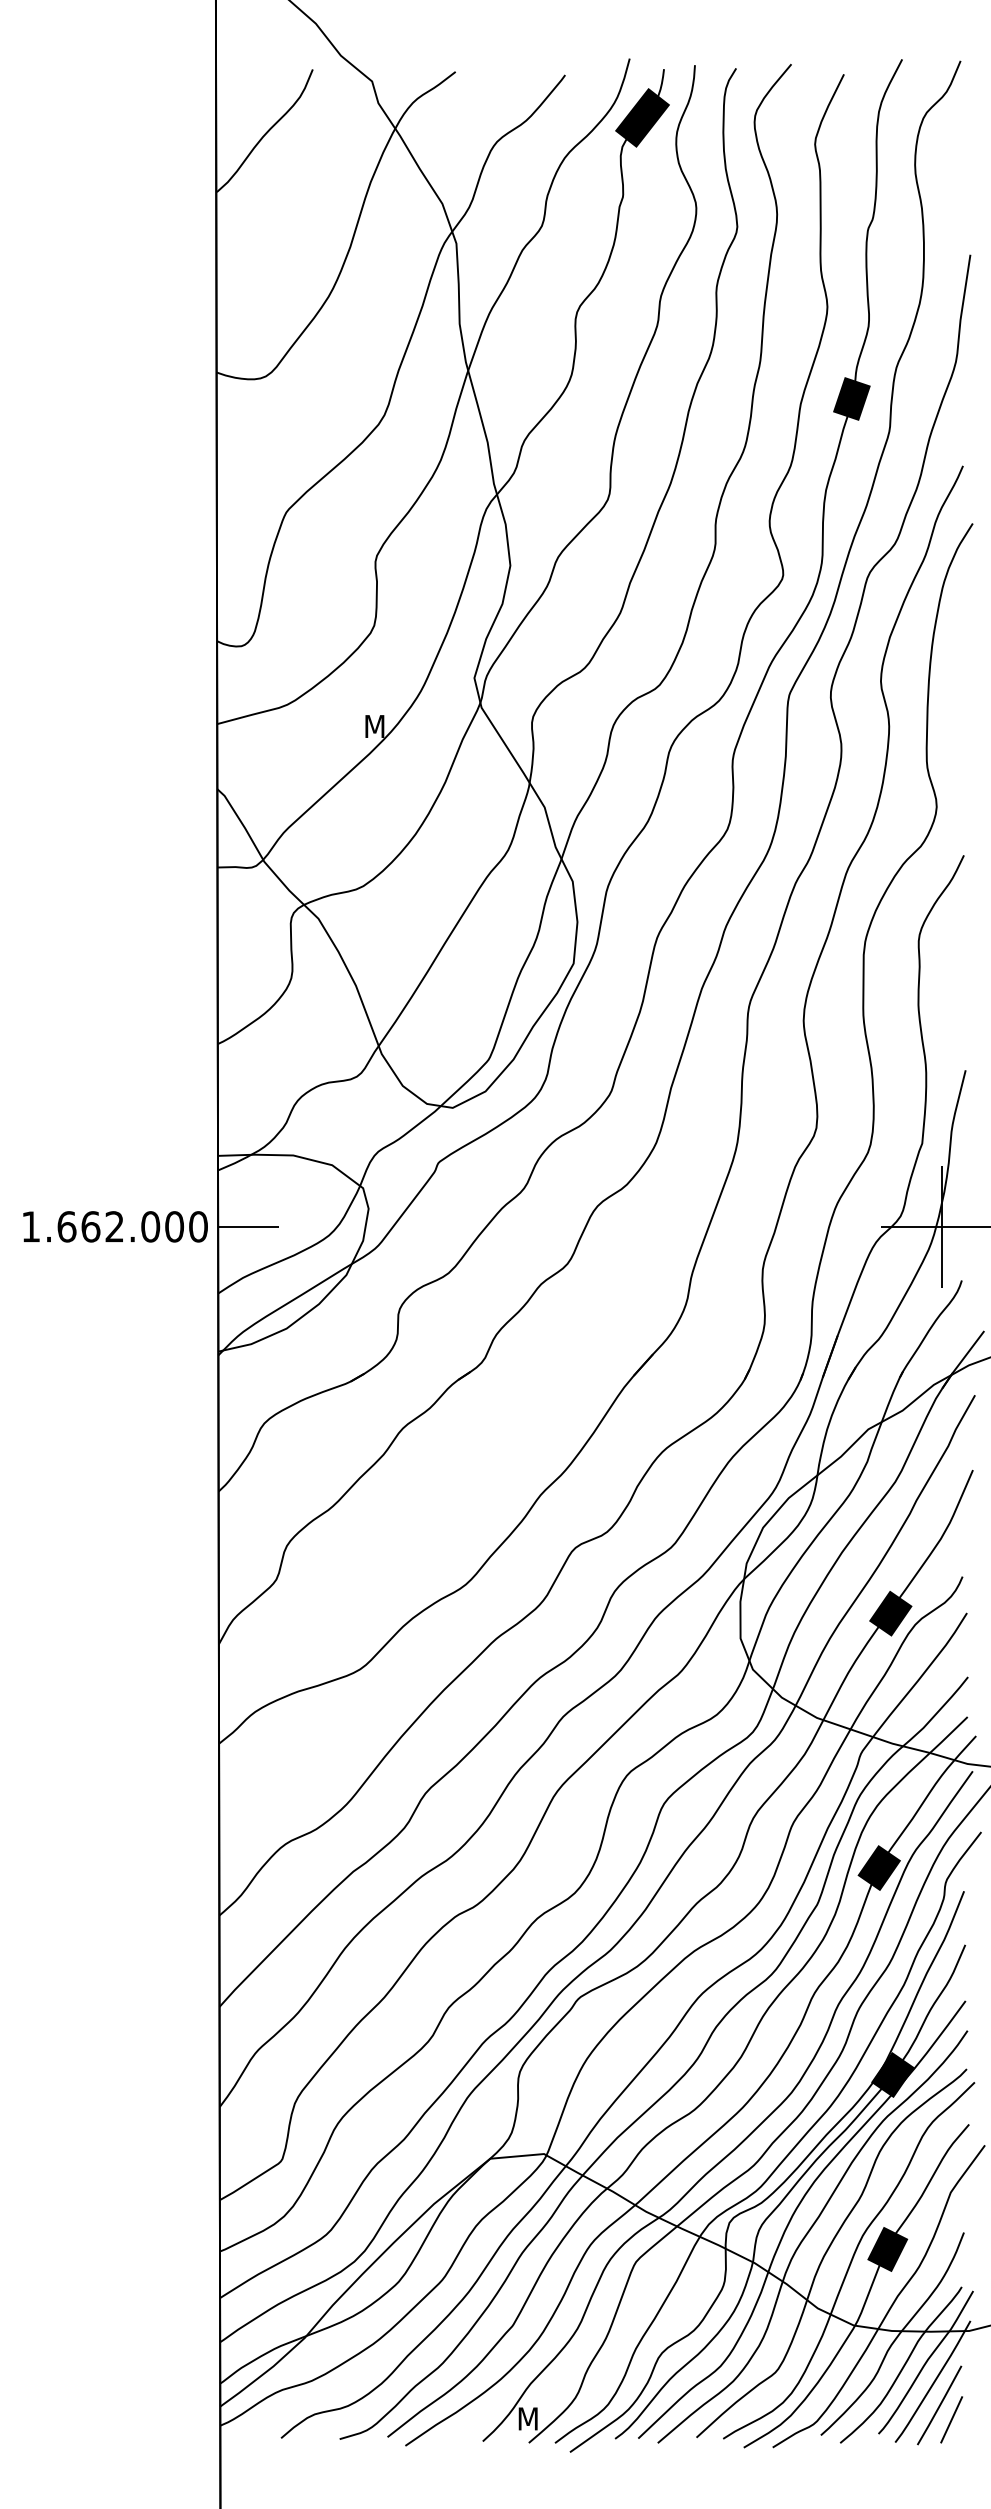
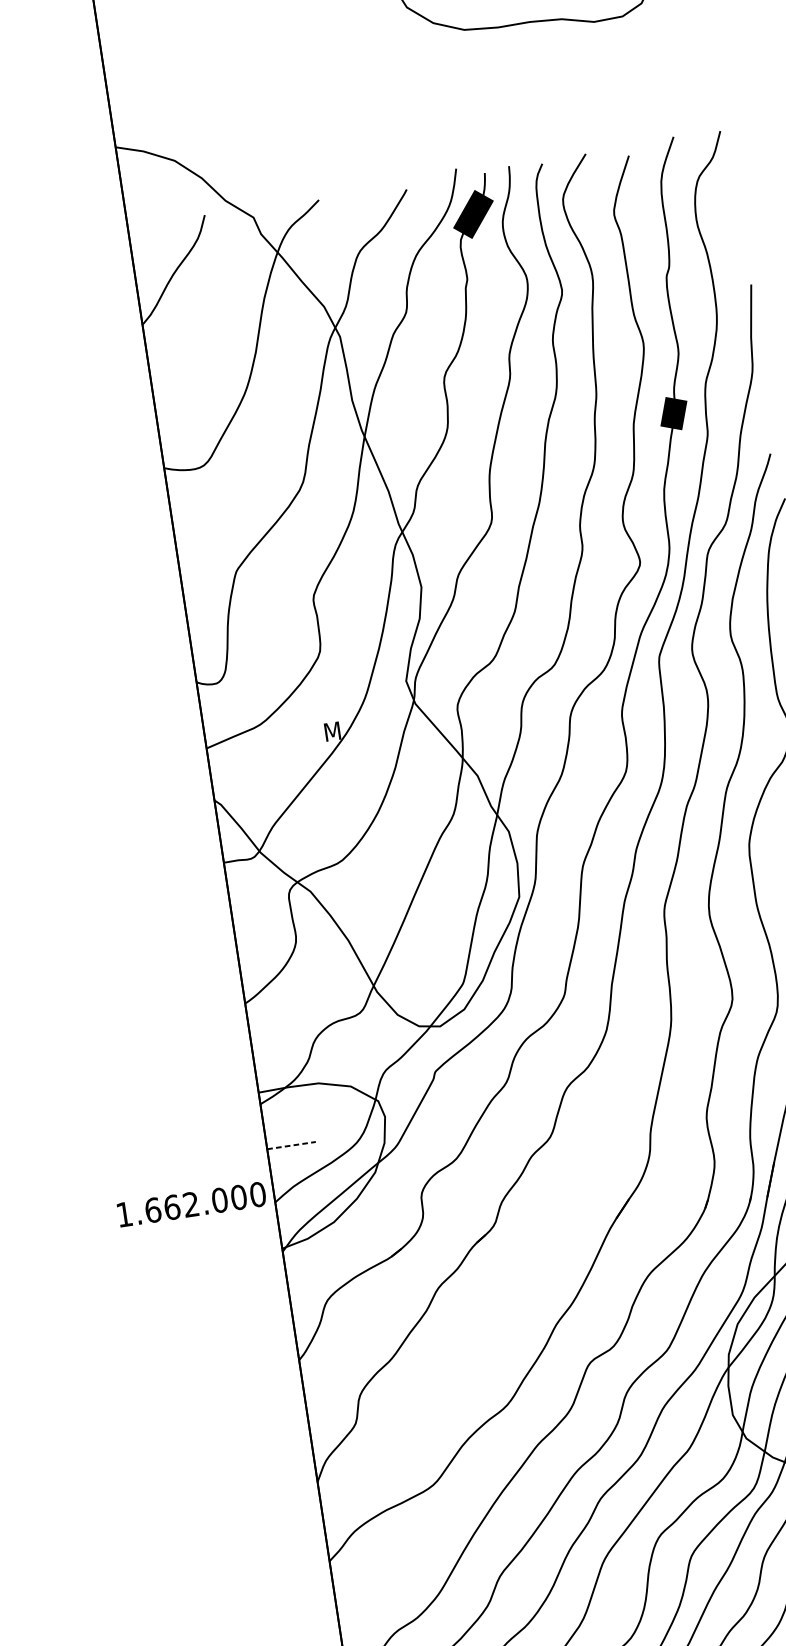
text: (115, 1226) -> (191, 1204), moved
line: (249, 1226) -> (292, 1145), solid -> dashed

